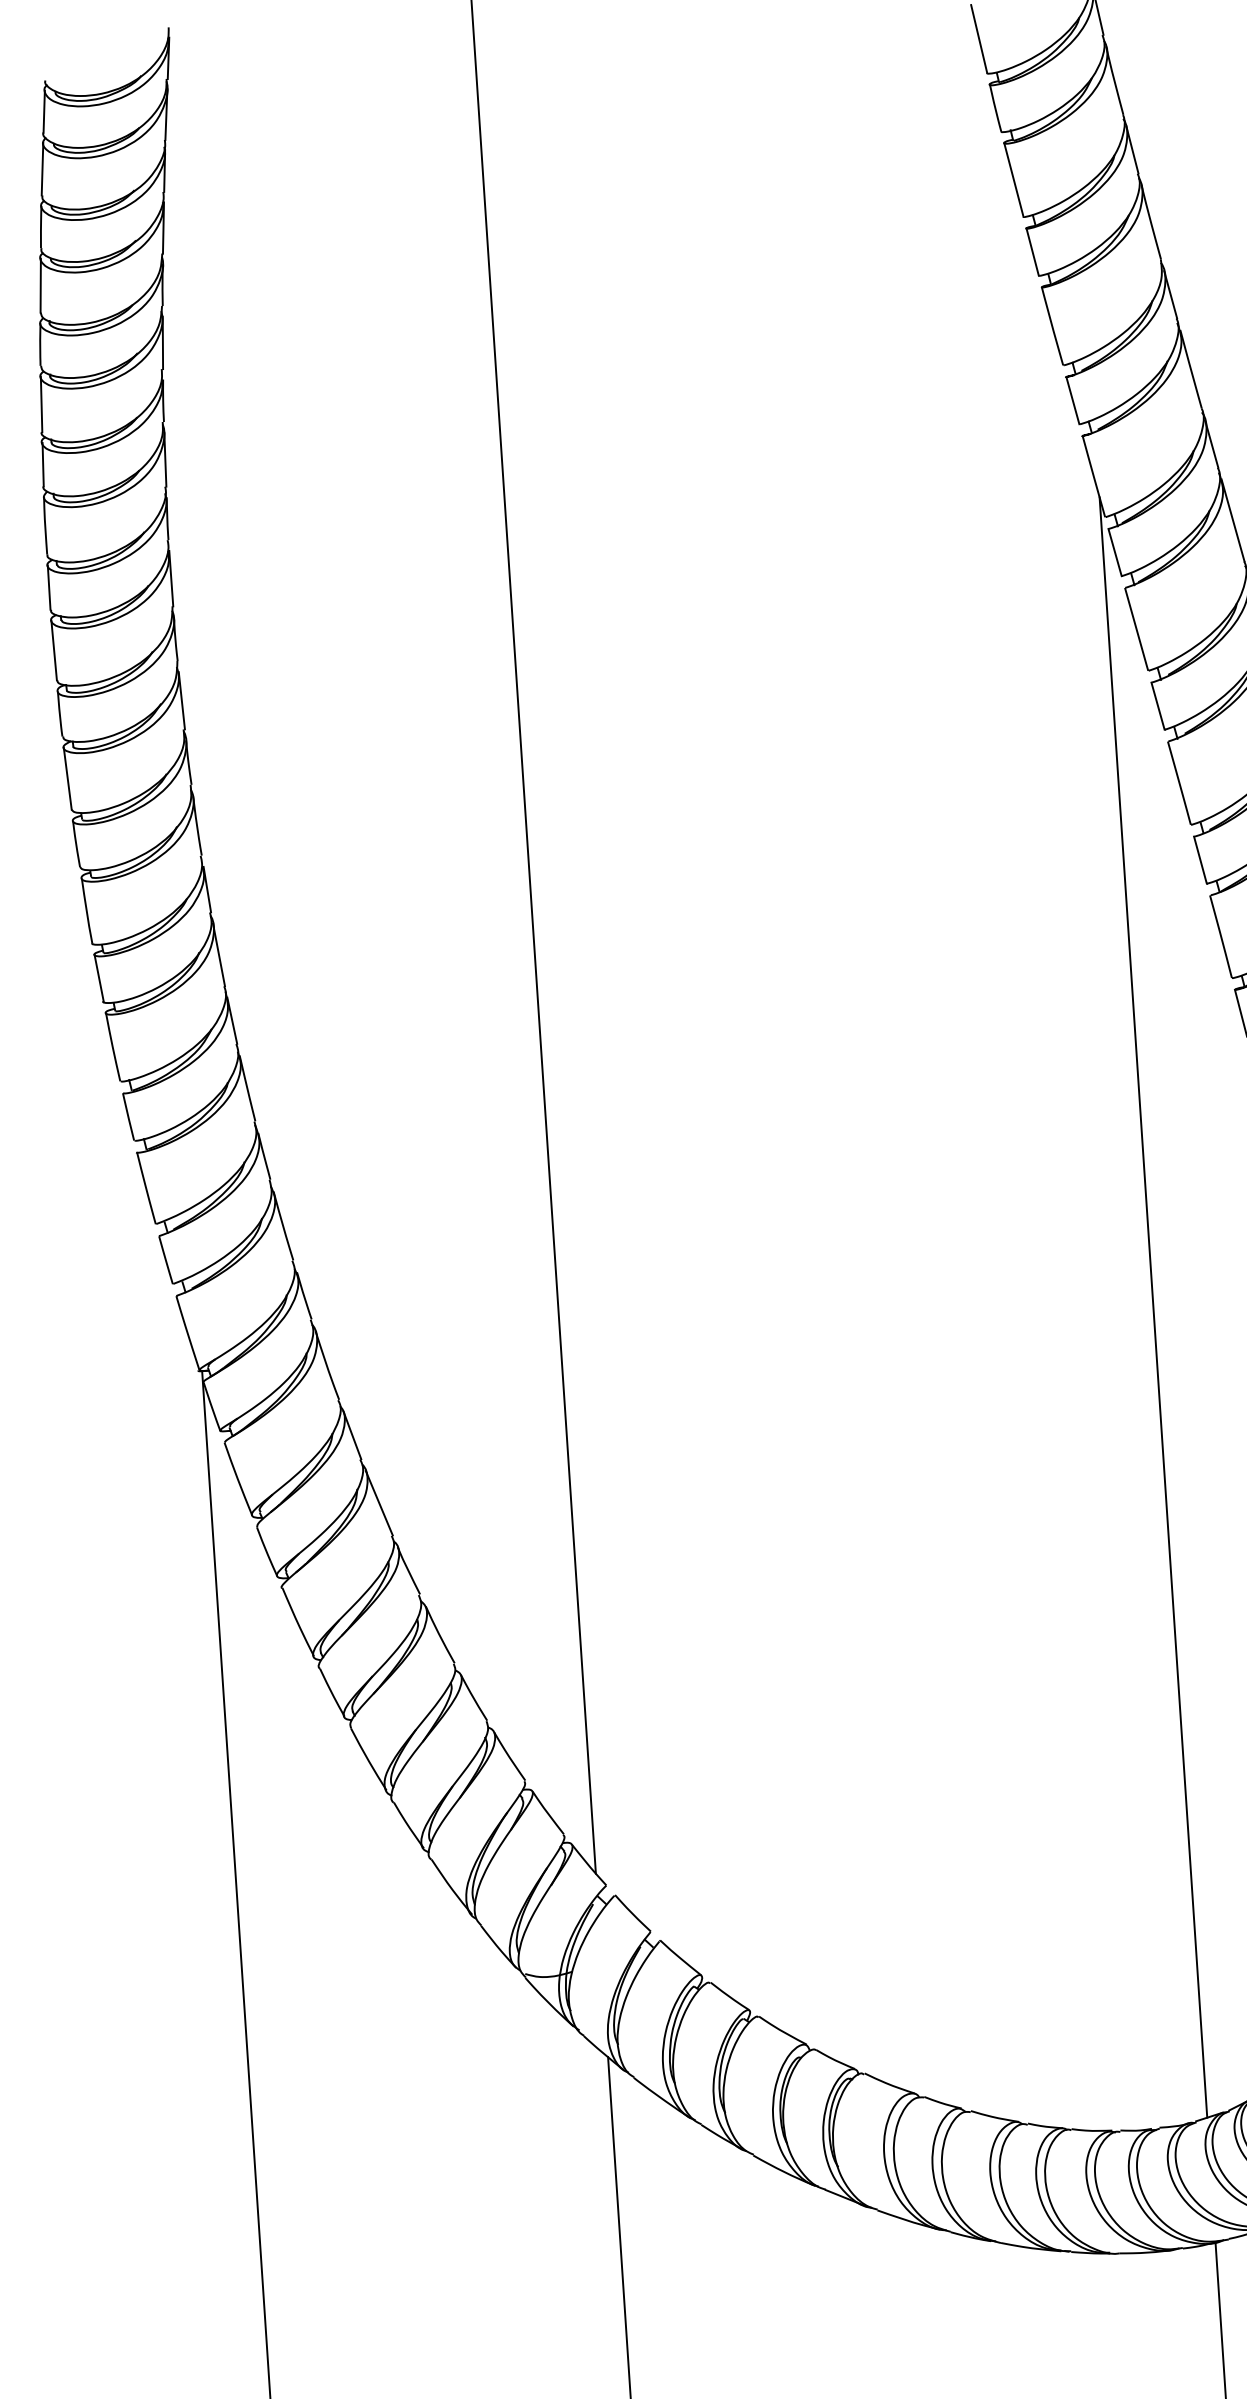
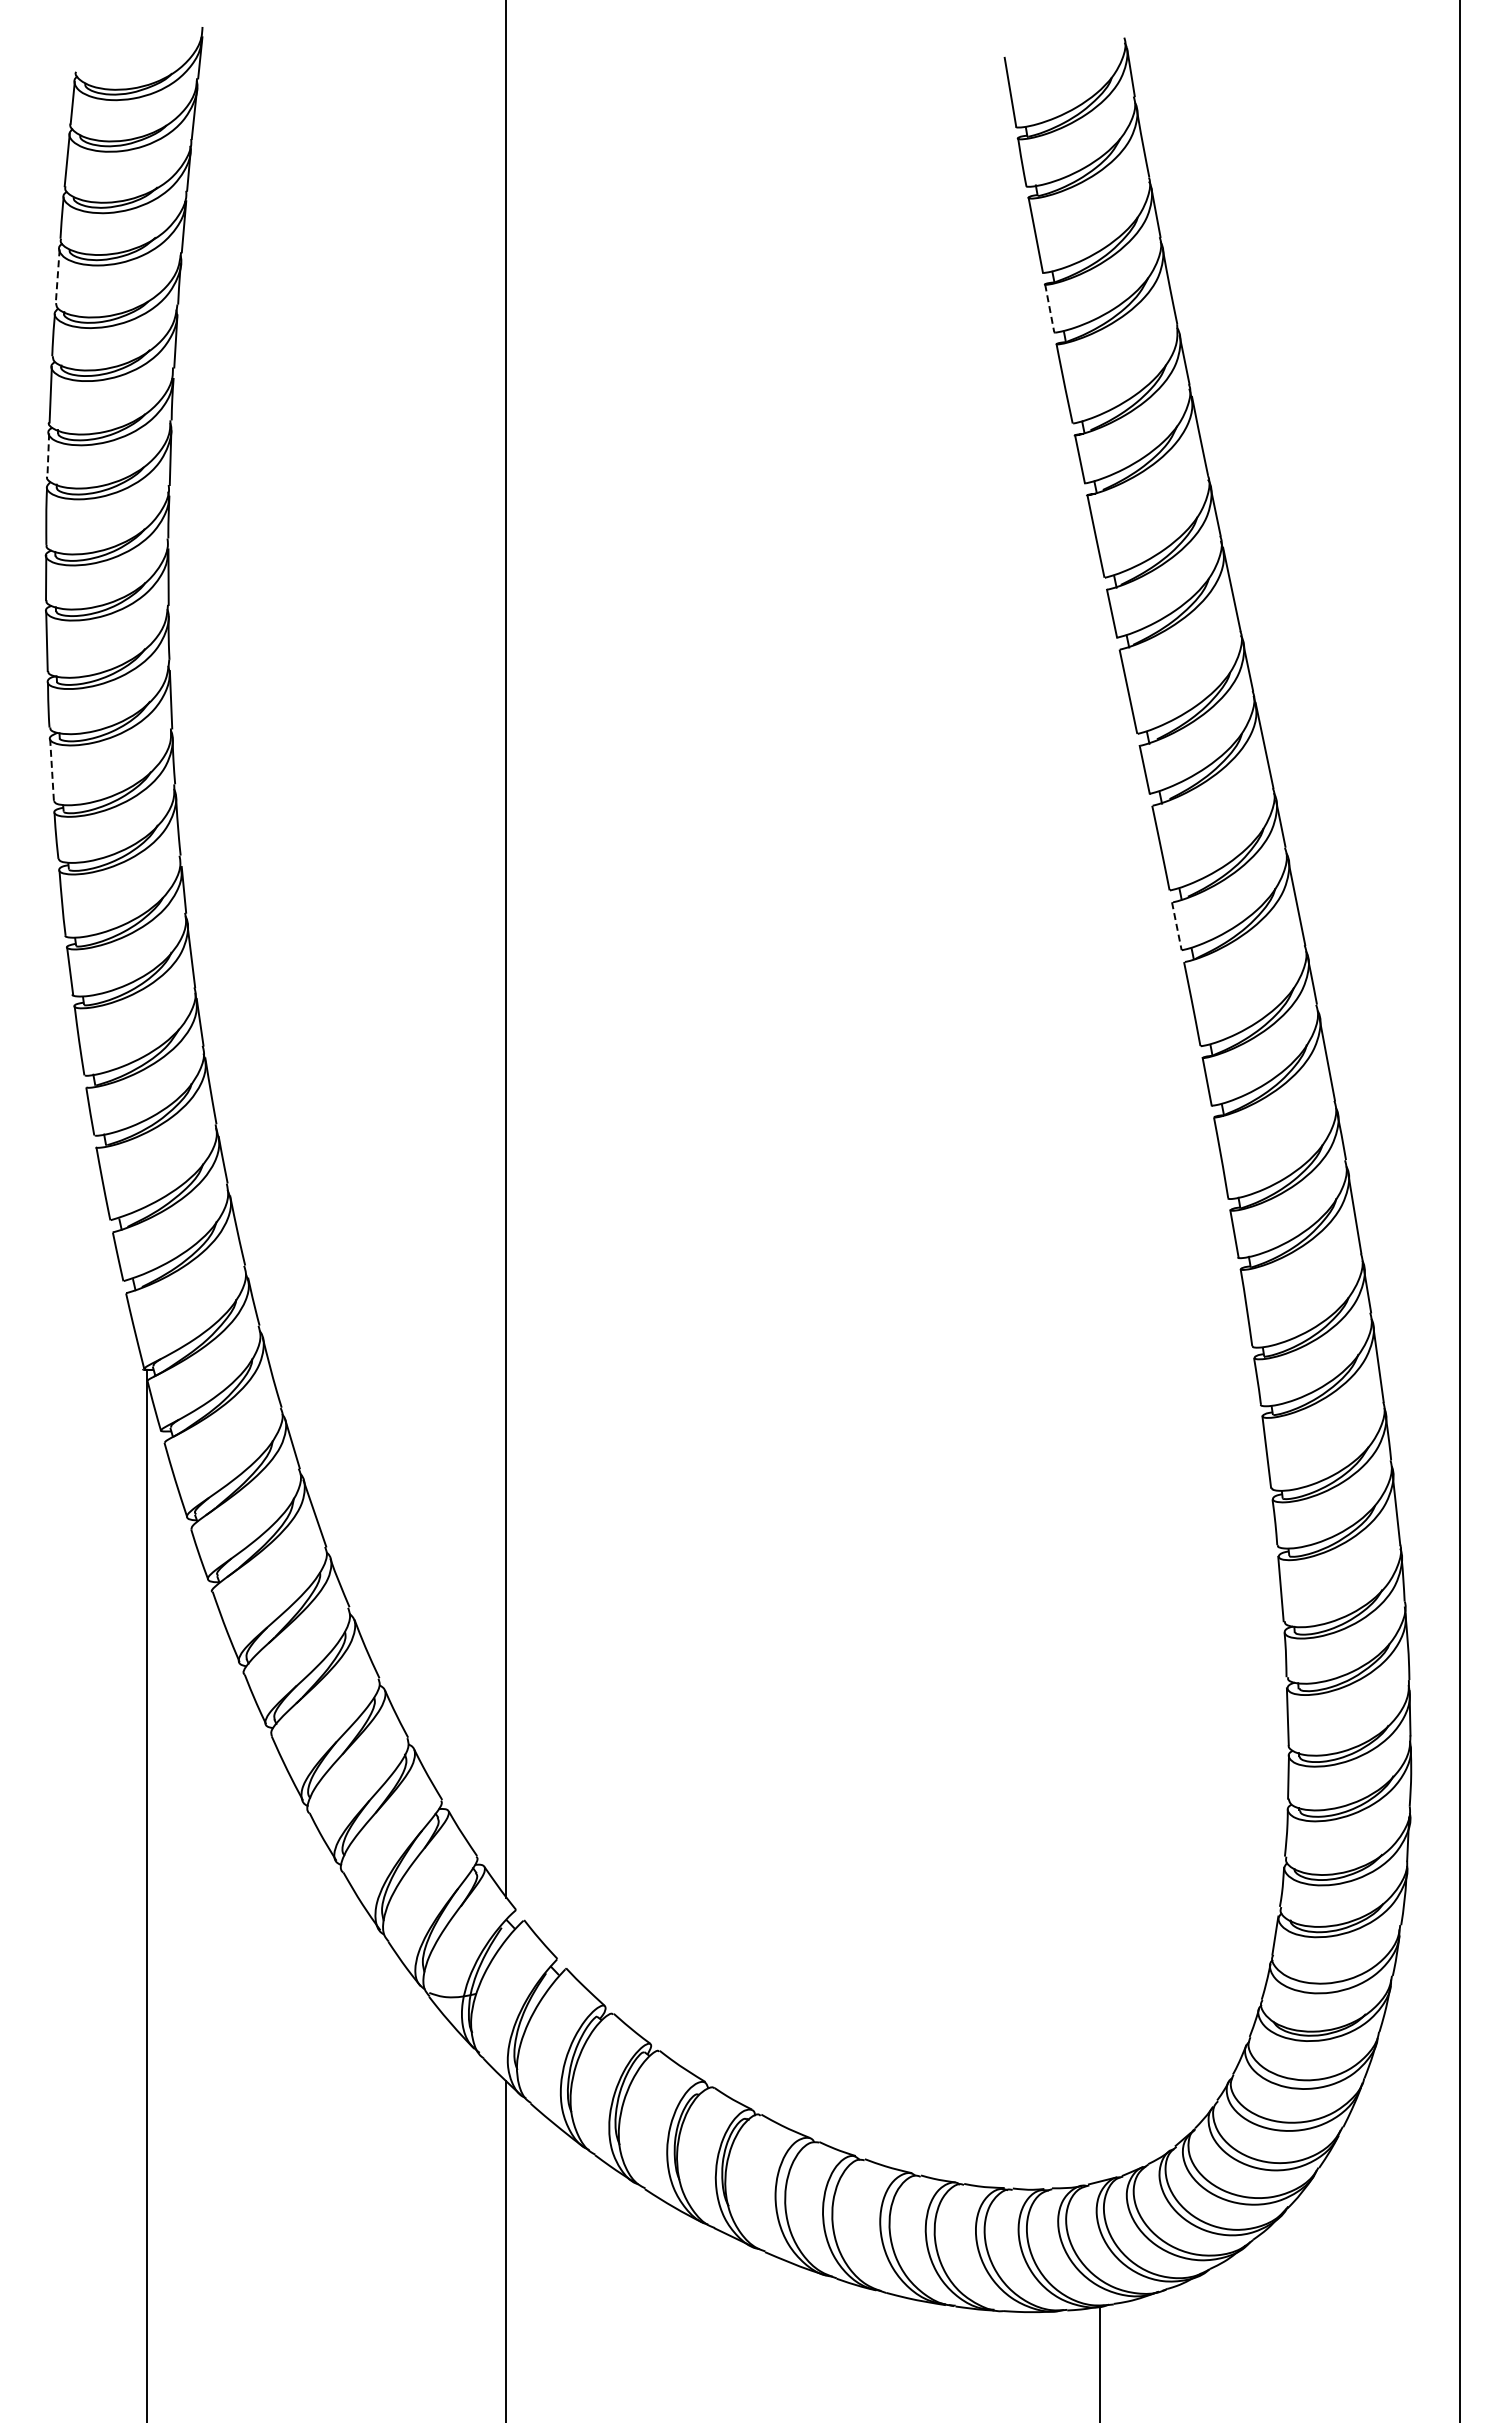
line: (1032, 252) -> (1049, 308), solid -> dashed
line: (40, 285) -> (57, 276), solid -> dashed
line: (43, 465) -> (48, 455), solid -> dashed
line: (68, 779) -> (52, 770), solid -> dashed
line: (1200, 860) -> (1176, 926), solid -> dashed
line: (1153, 1307) -> (1100, 1369), removed

